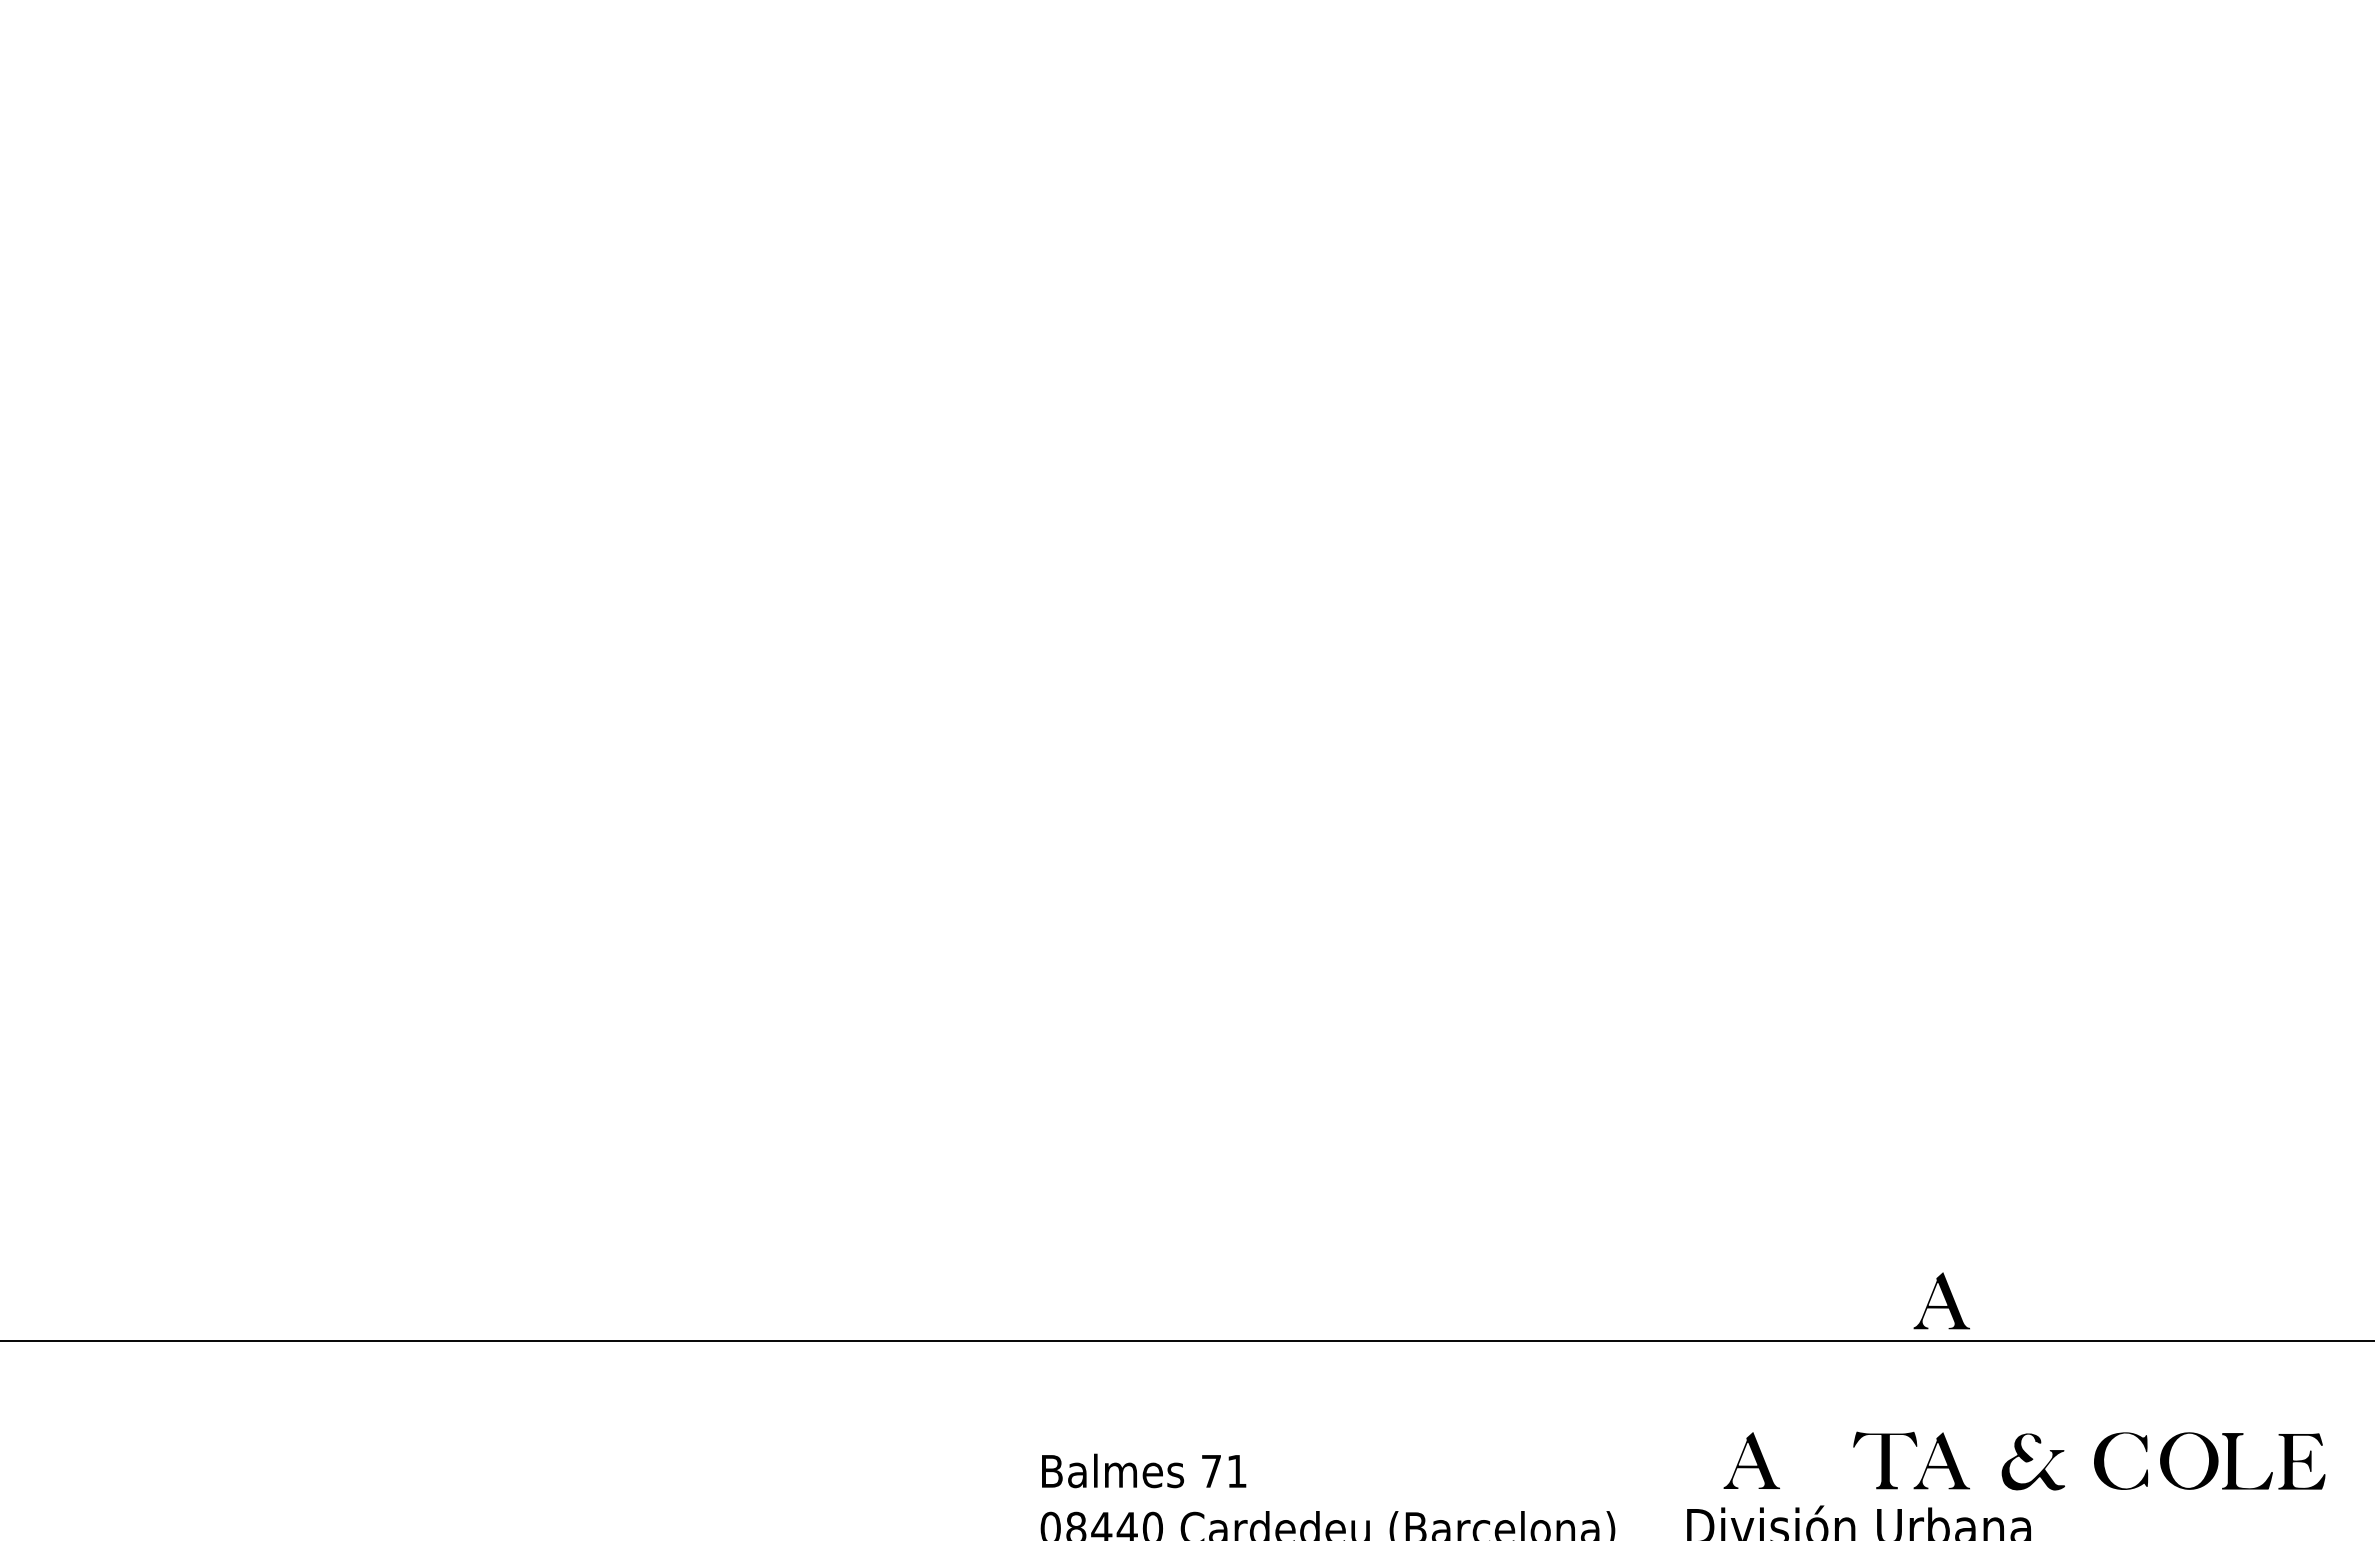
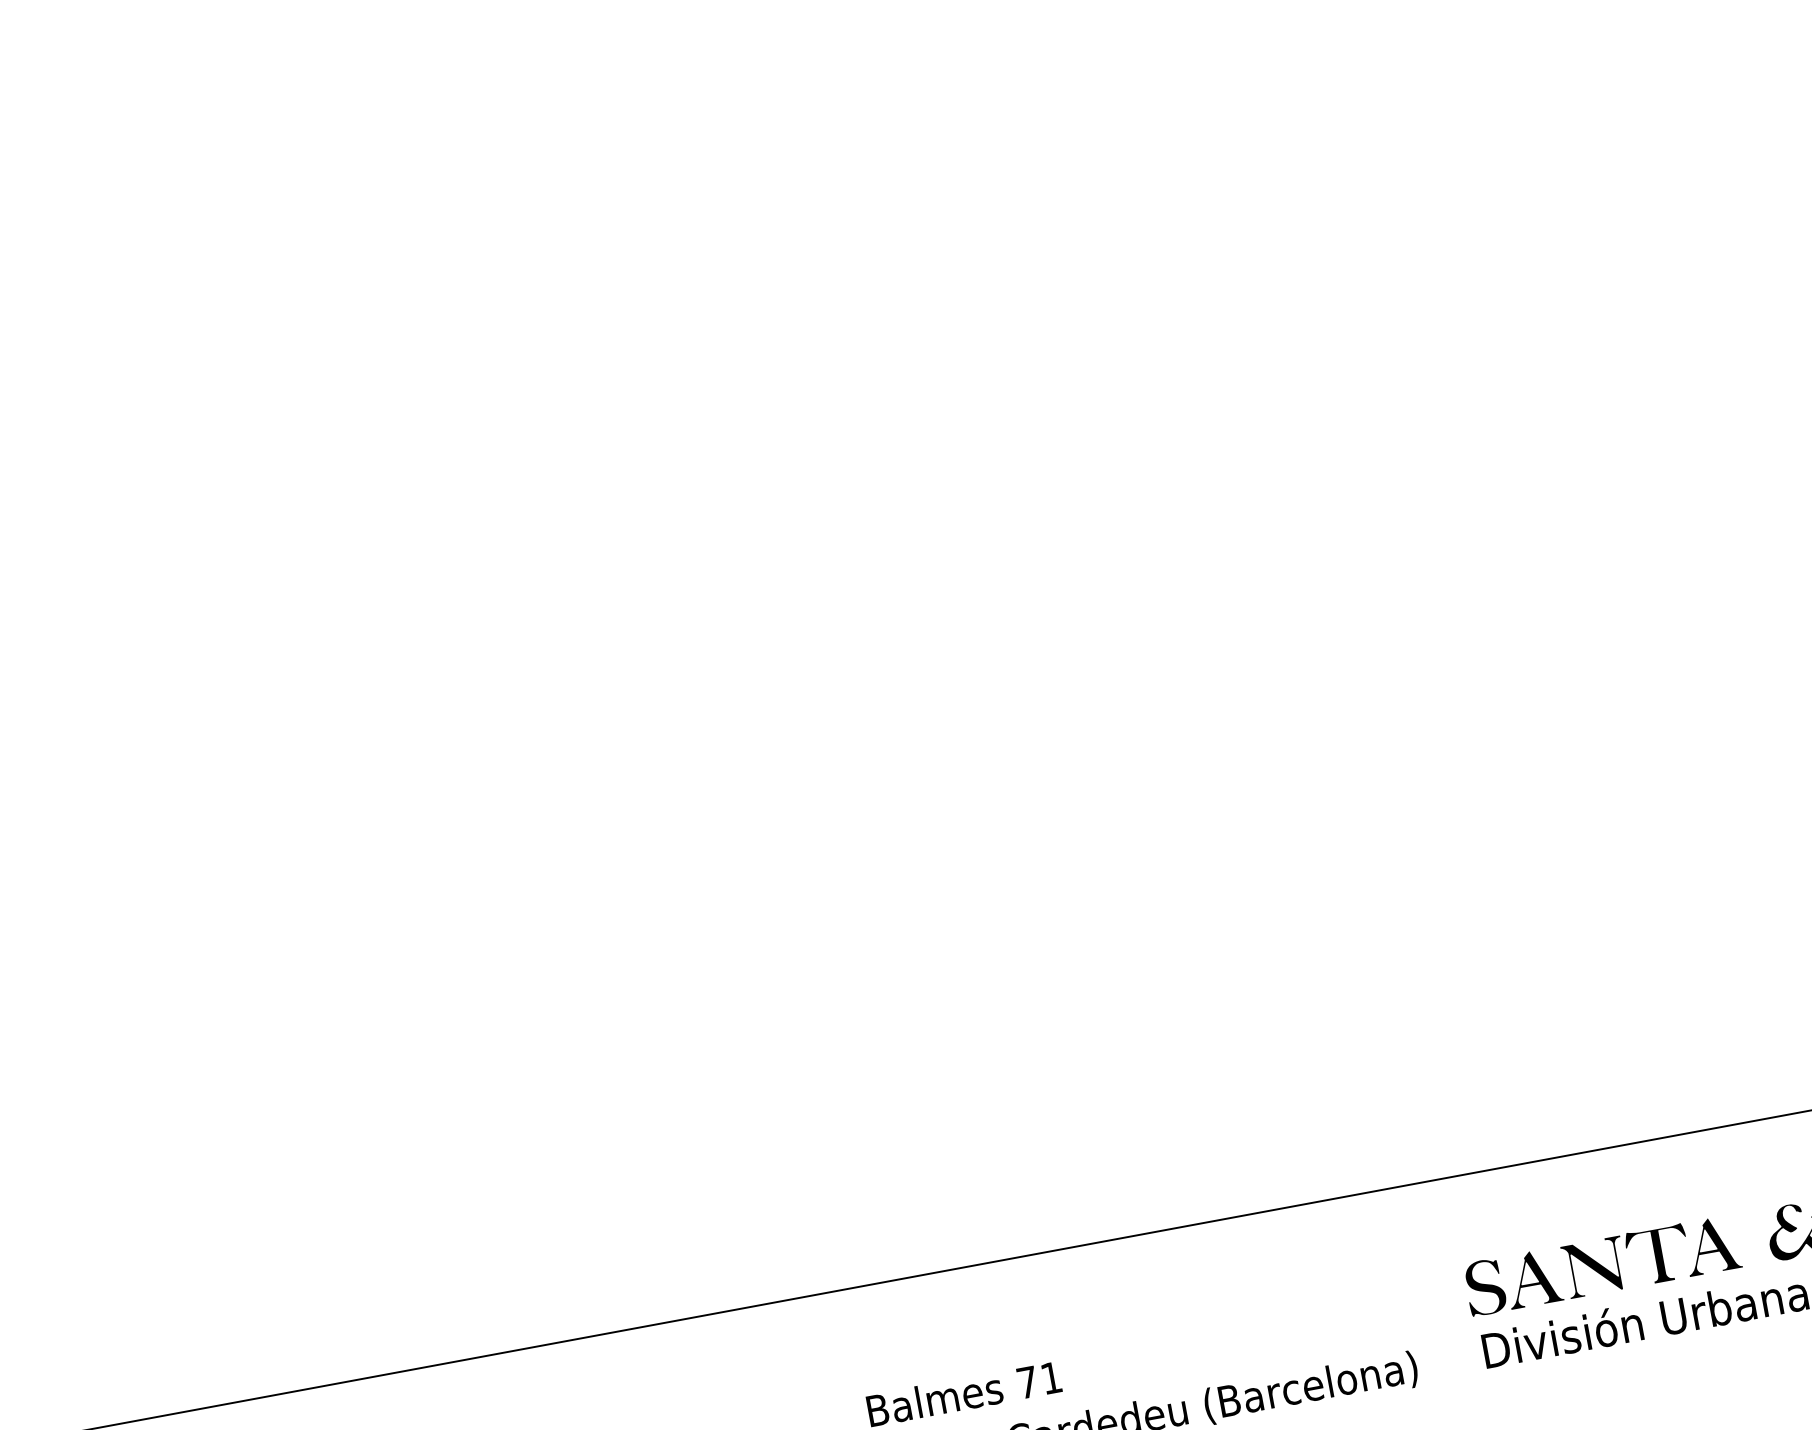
part: (1941, 1300) -> (1683, 1095), removed
fill: (1700, 1460) -> (1484, 1287), added
fill: (1817, 1461) -> (1594, 1267), added

